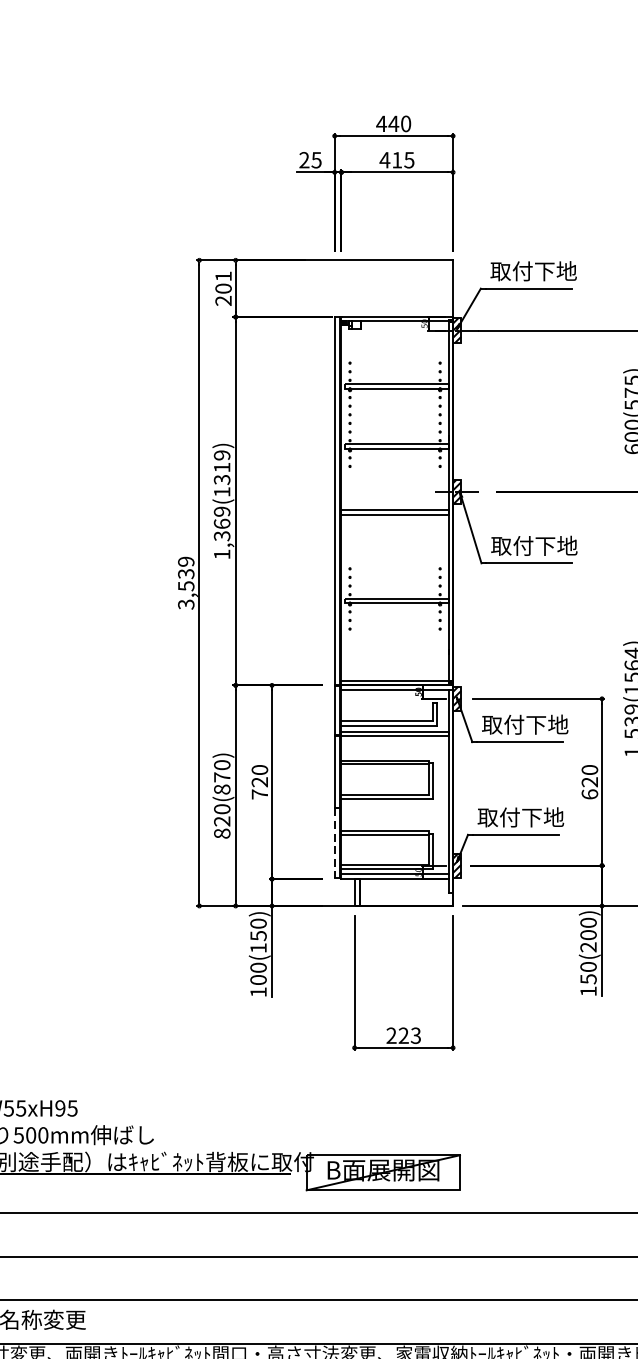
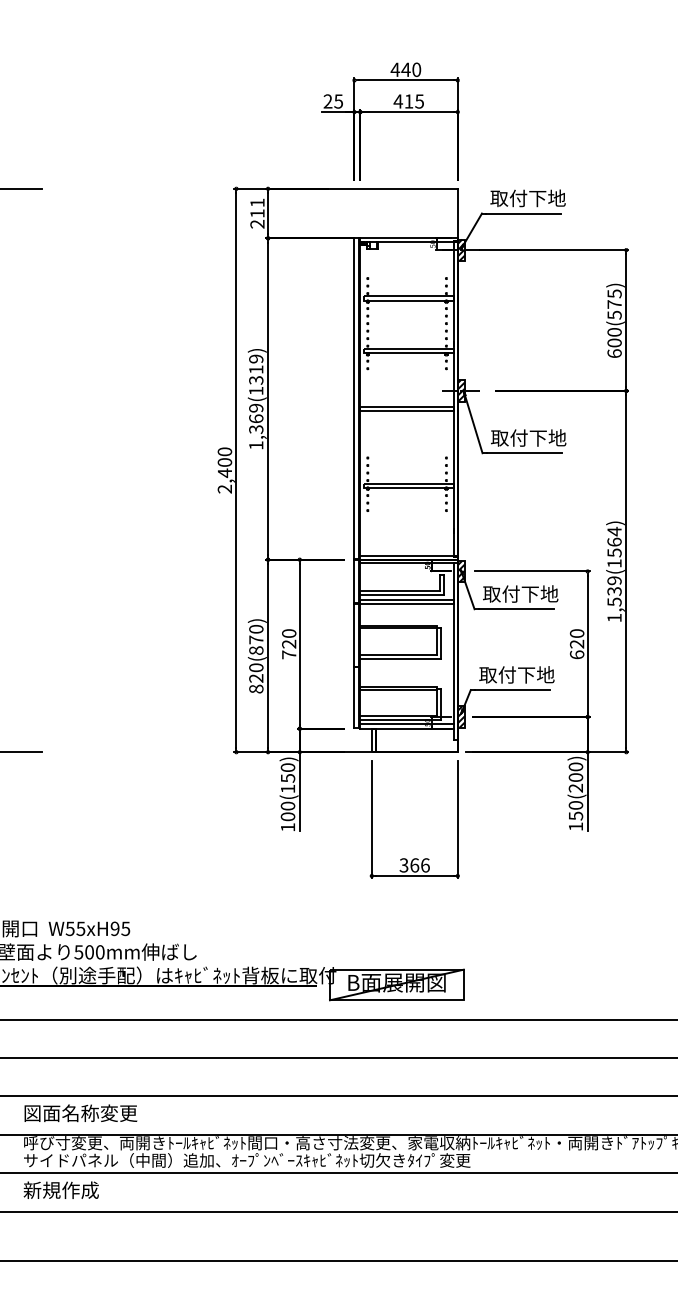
text: (223, 288) -> (257, 213), 201 -> 211
text: (186, 583) -> (225, 470), 3,539 -> 2,400
line: (334, 843) -> (354, 697), dashed -> solid
text: (403, 1035) -> (414, 865), 223 -> 366

